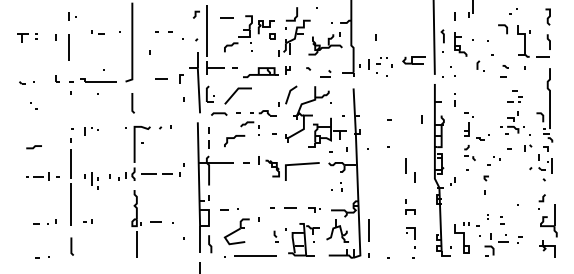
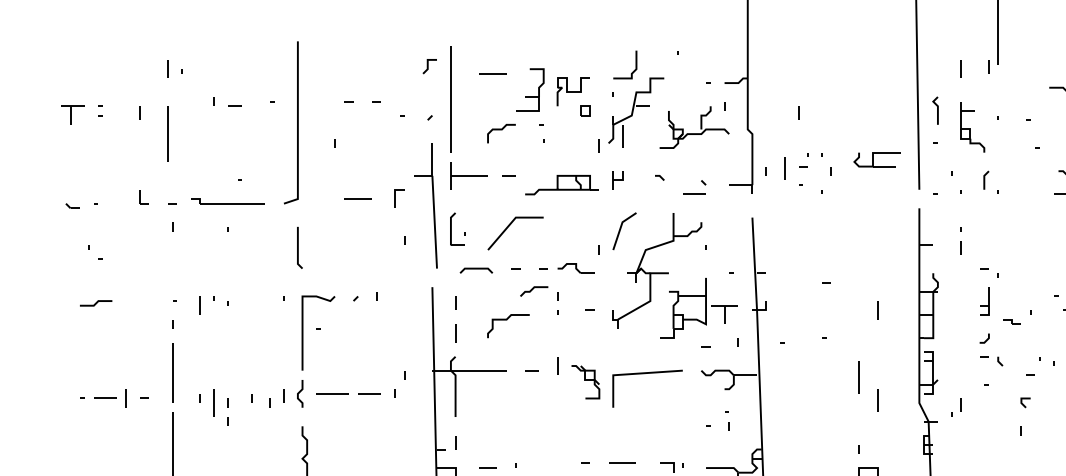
part: (480, 65) -> (990, 180), moved
line: (421, 119) -> (877, 310), moved
line: (33, 147) -> (94, 303), moved

